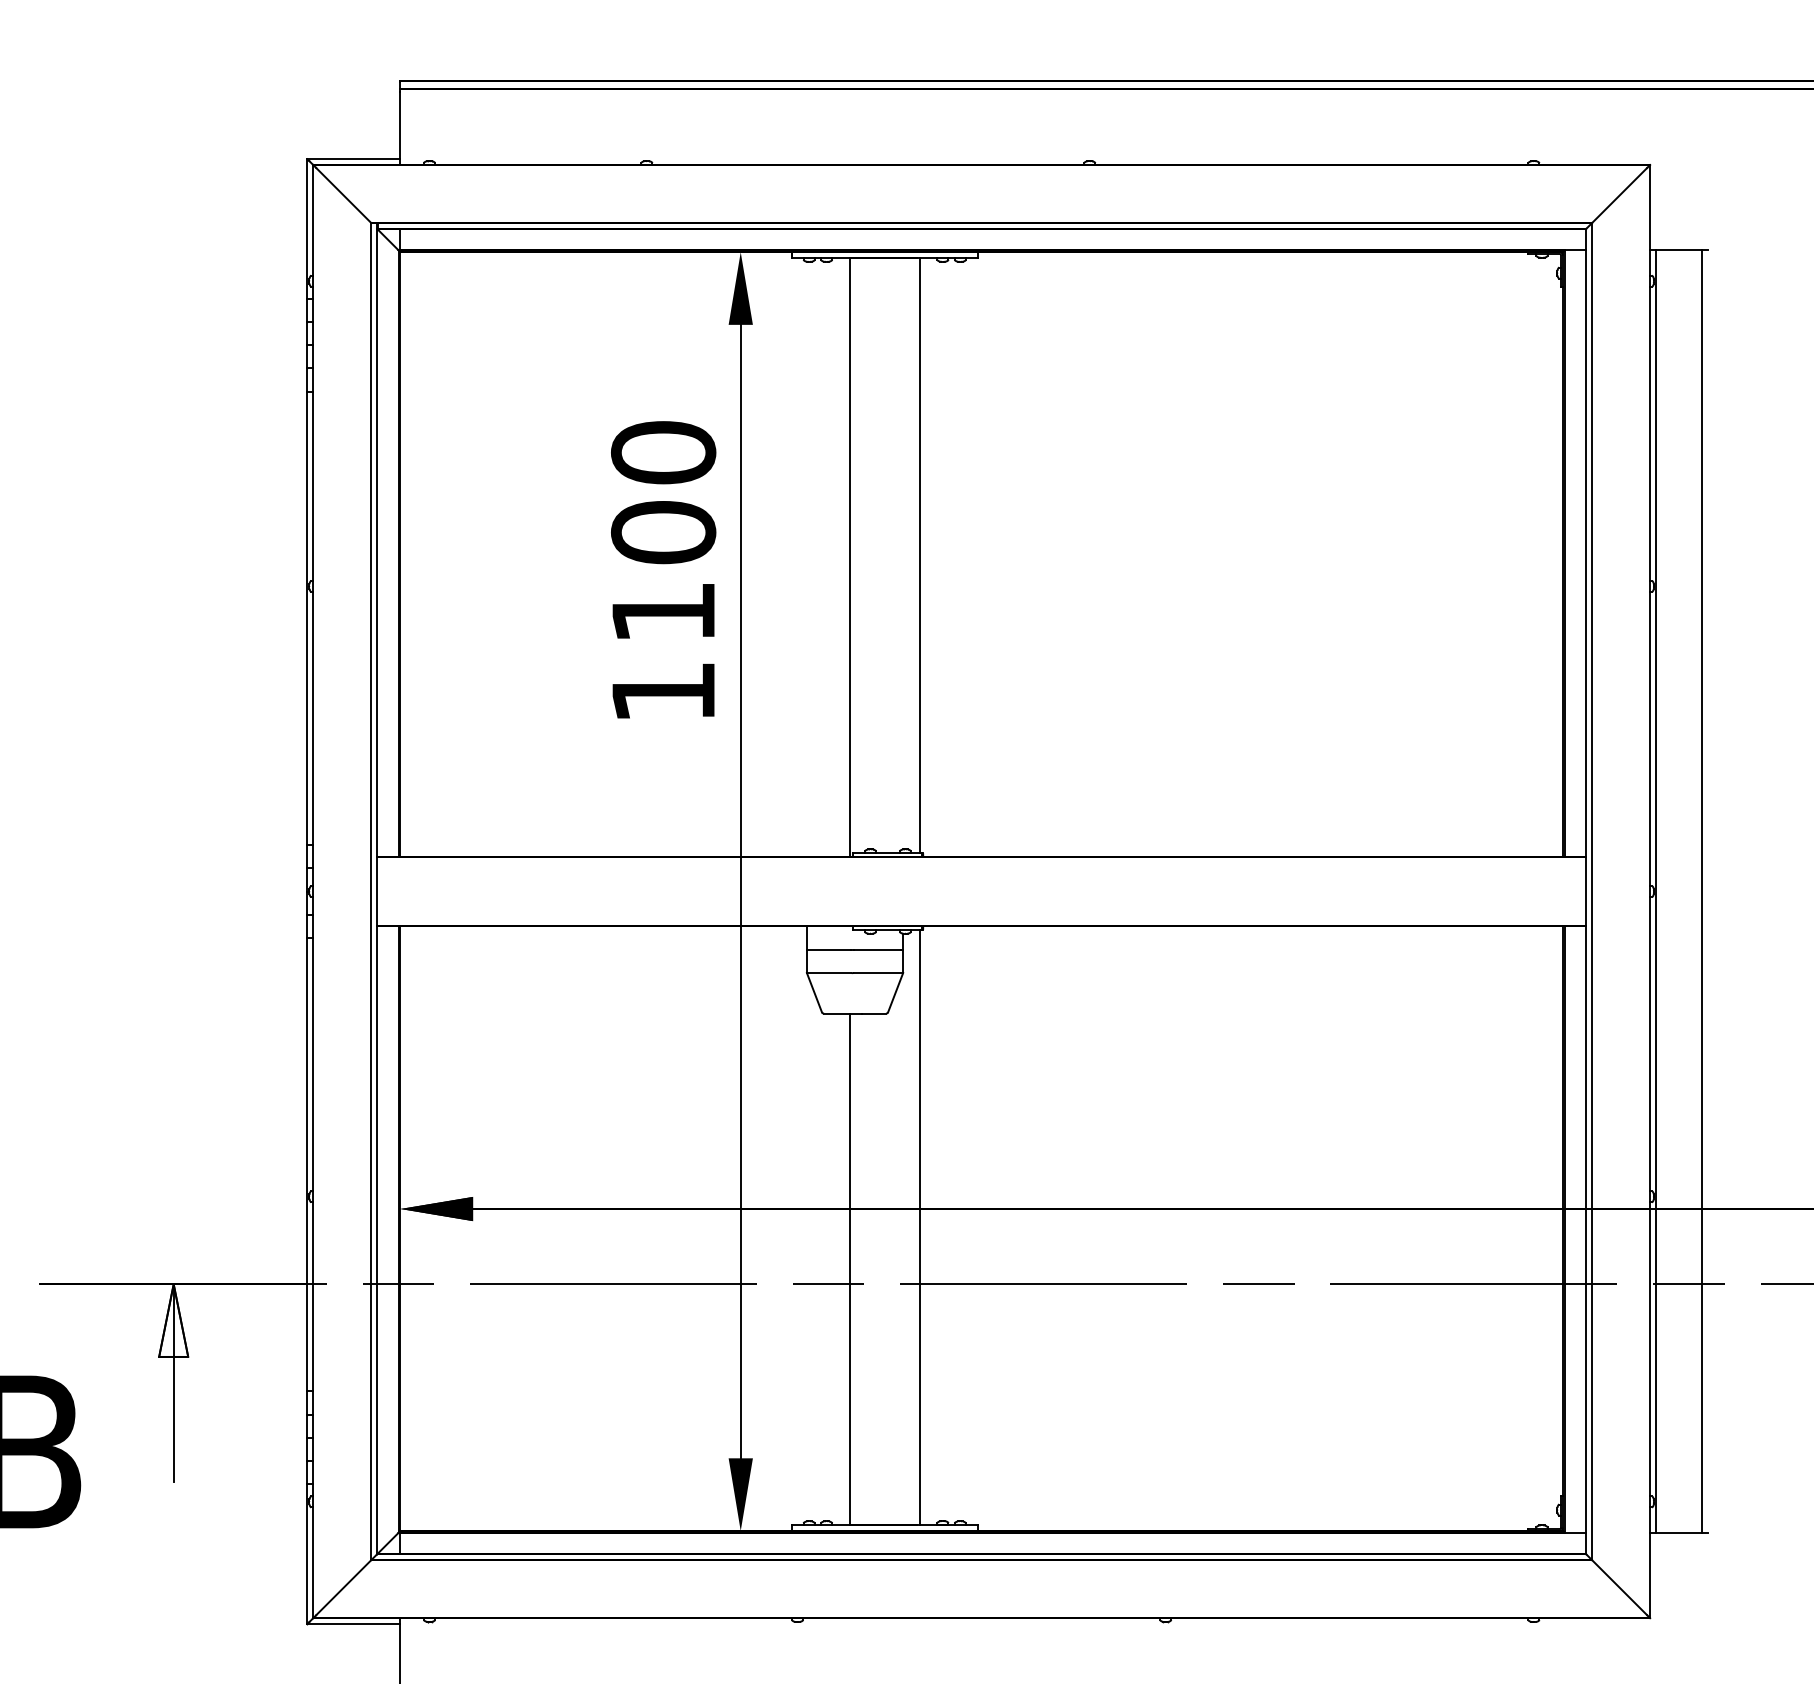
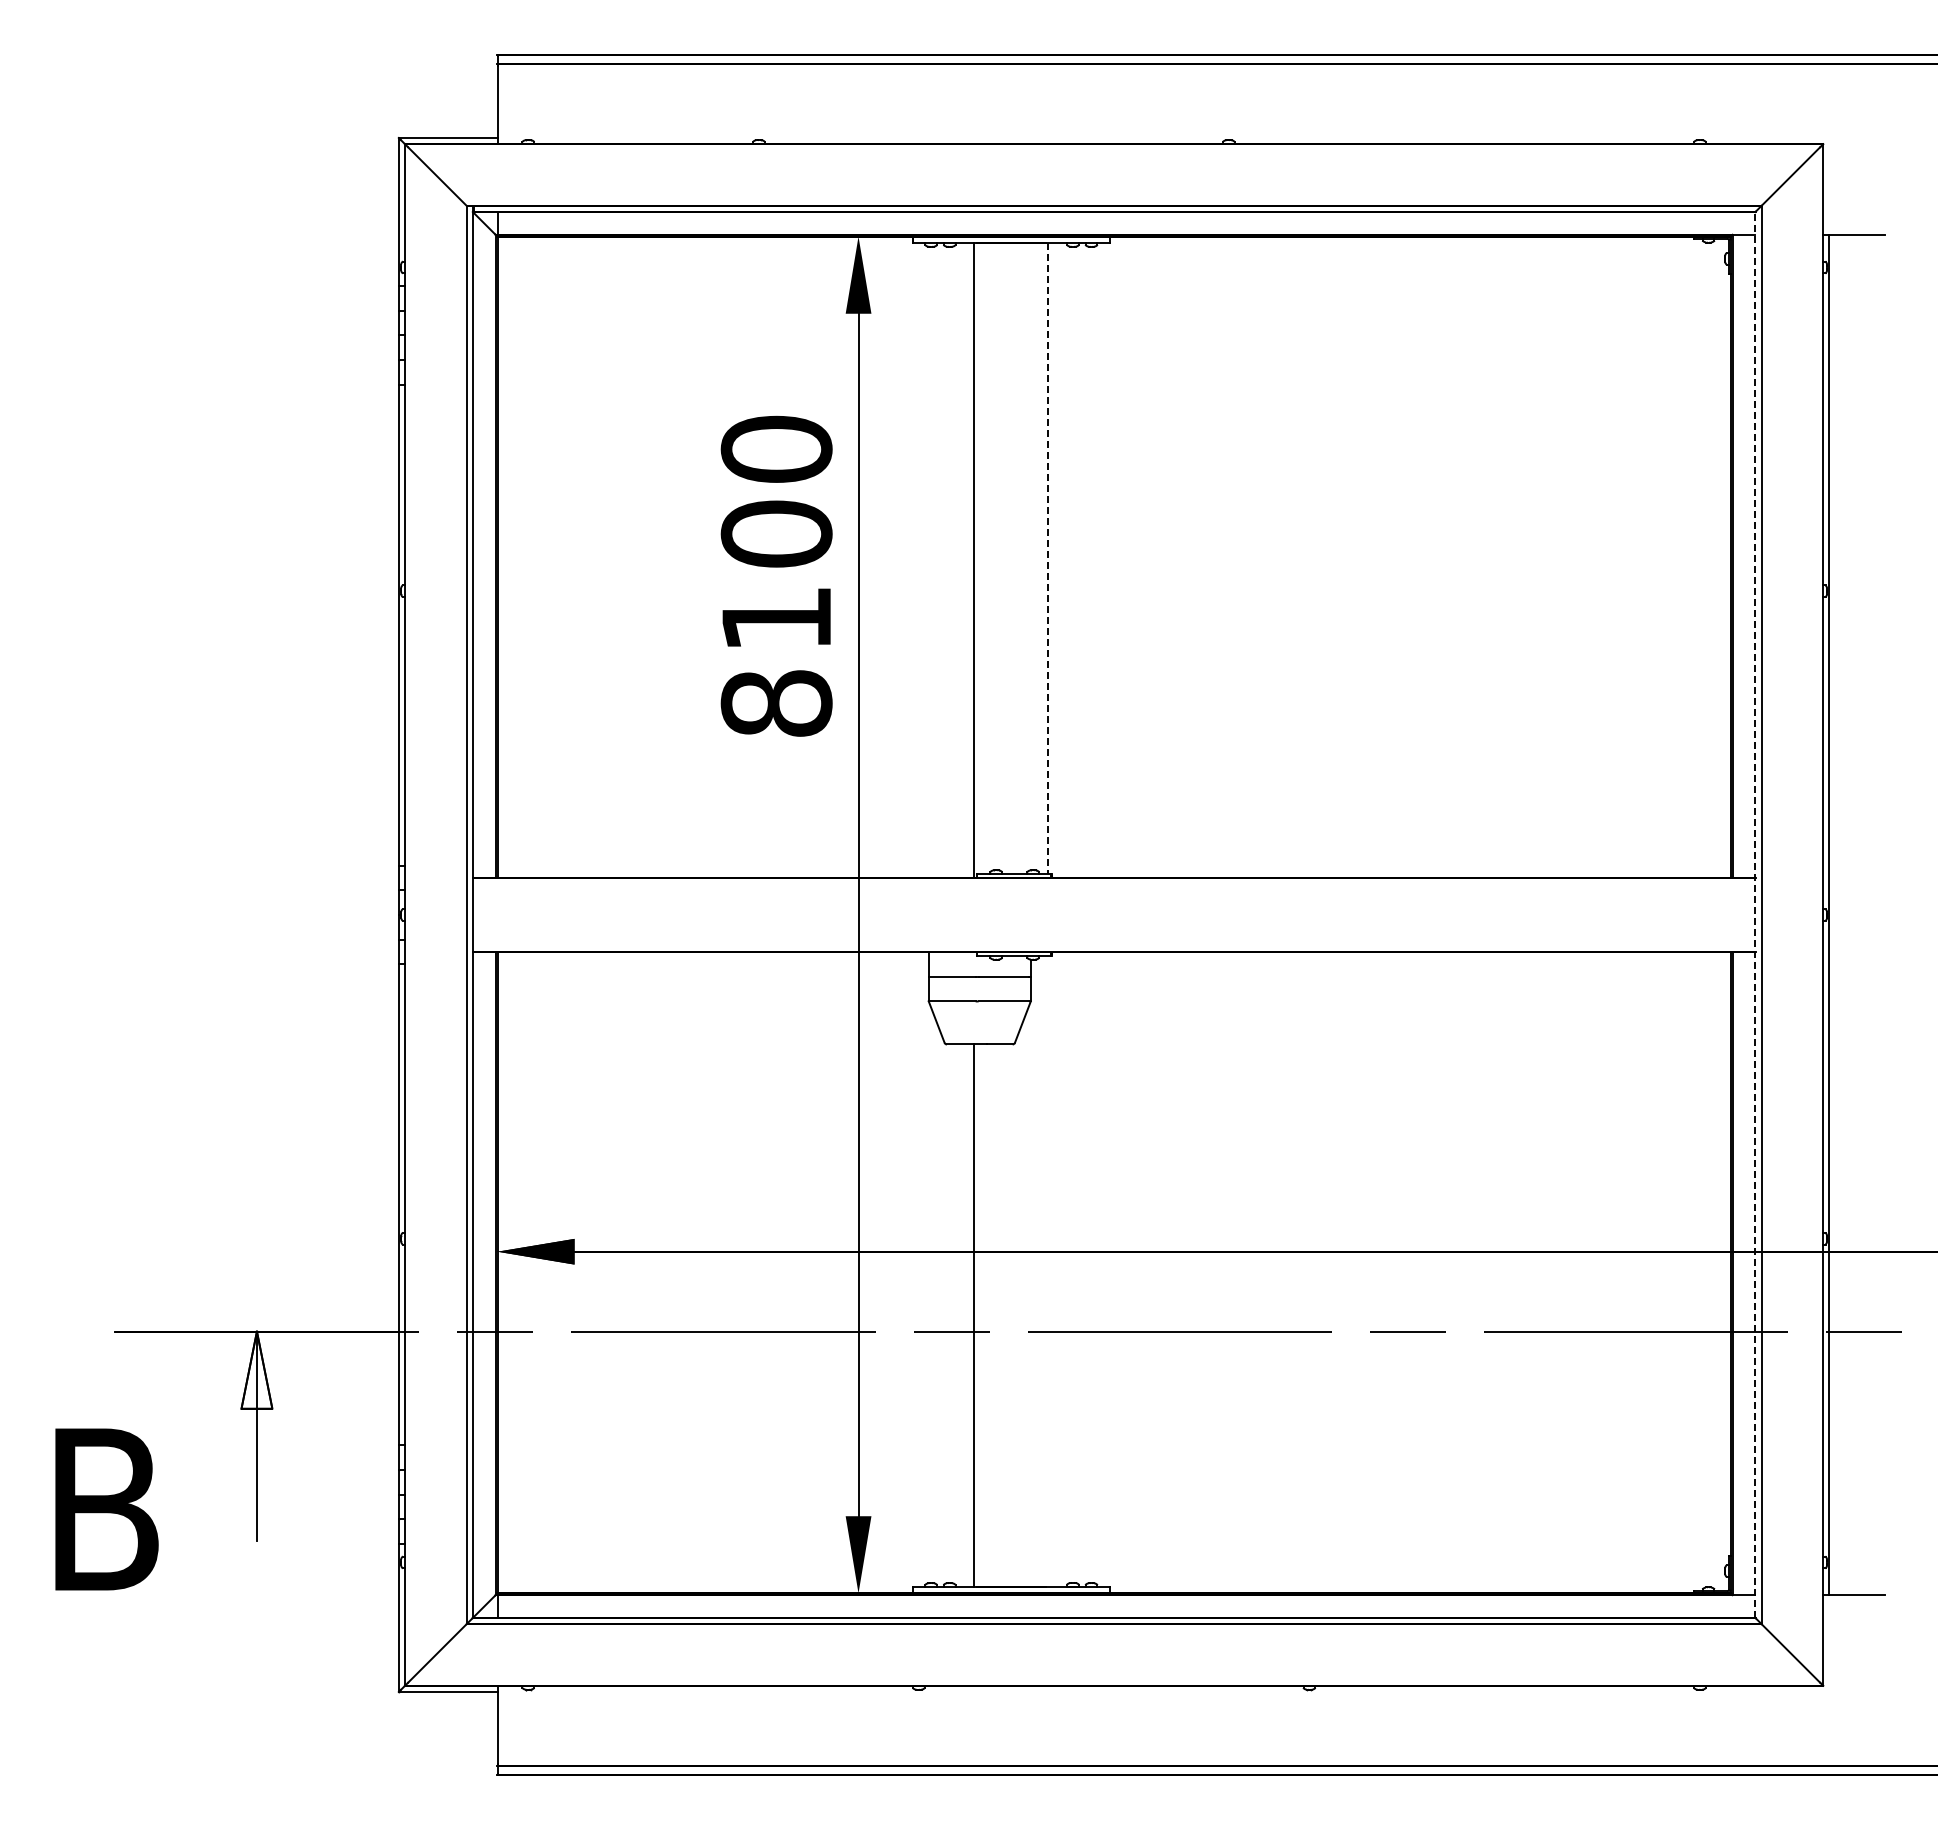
line: (919, 555) -> (1048, 558), solid -> dashed
text: (663, 692) -> (776, 703), 1100 -> 8100
line: (1586, 891) -> (1755, 914), solid -> dashed
line: (1702, 891) -> (1878, 914), removed
line: (919, 1227) -> (1048, 1271), removed

